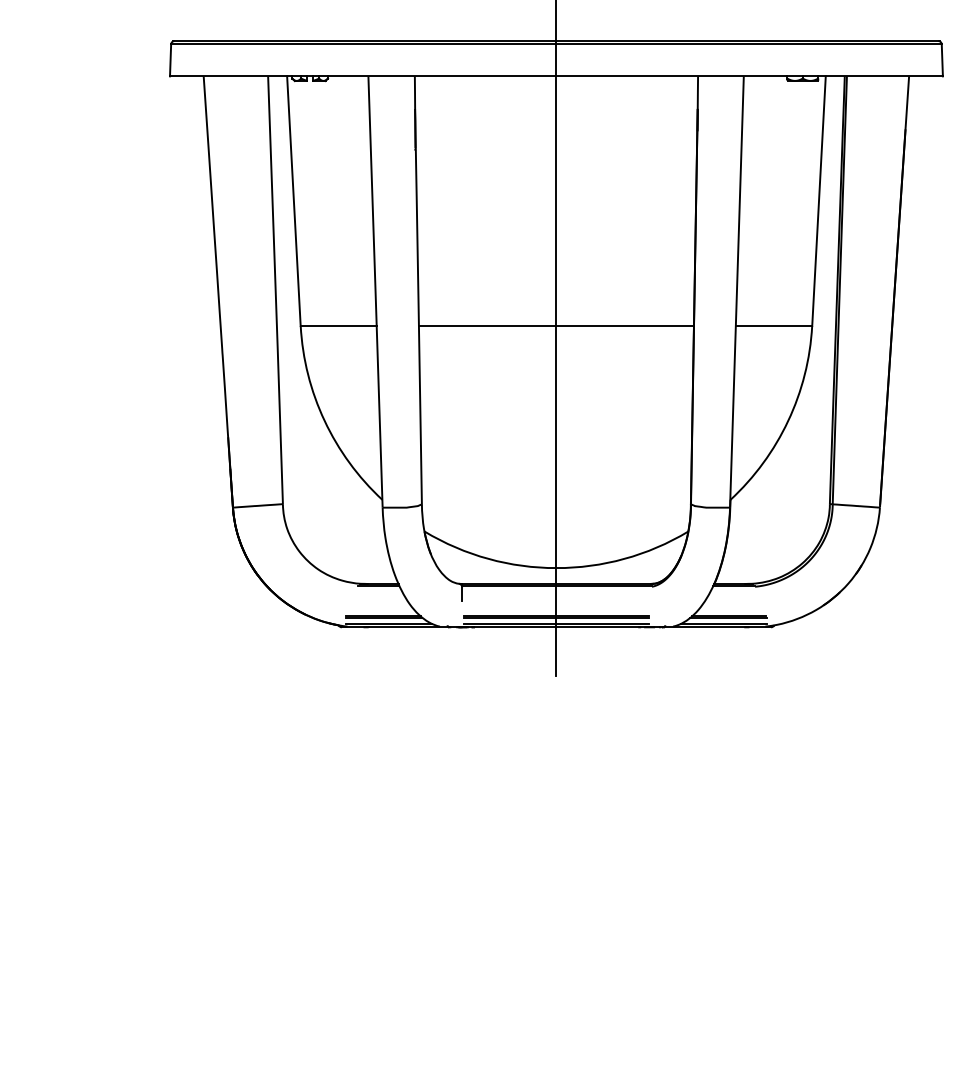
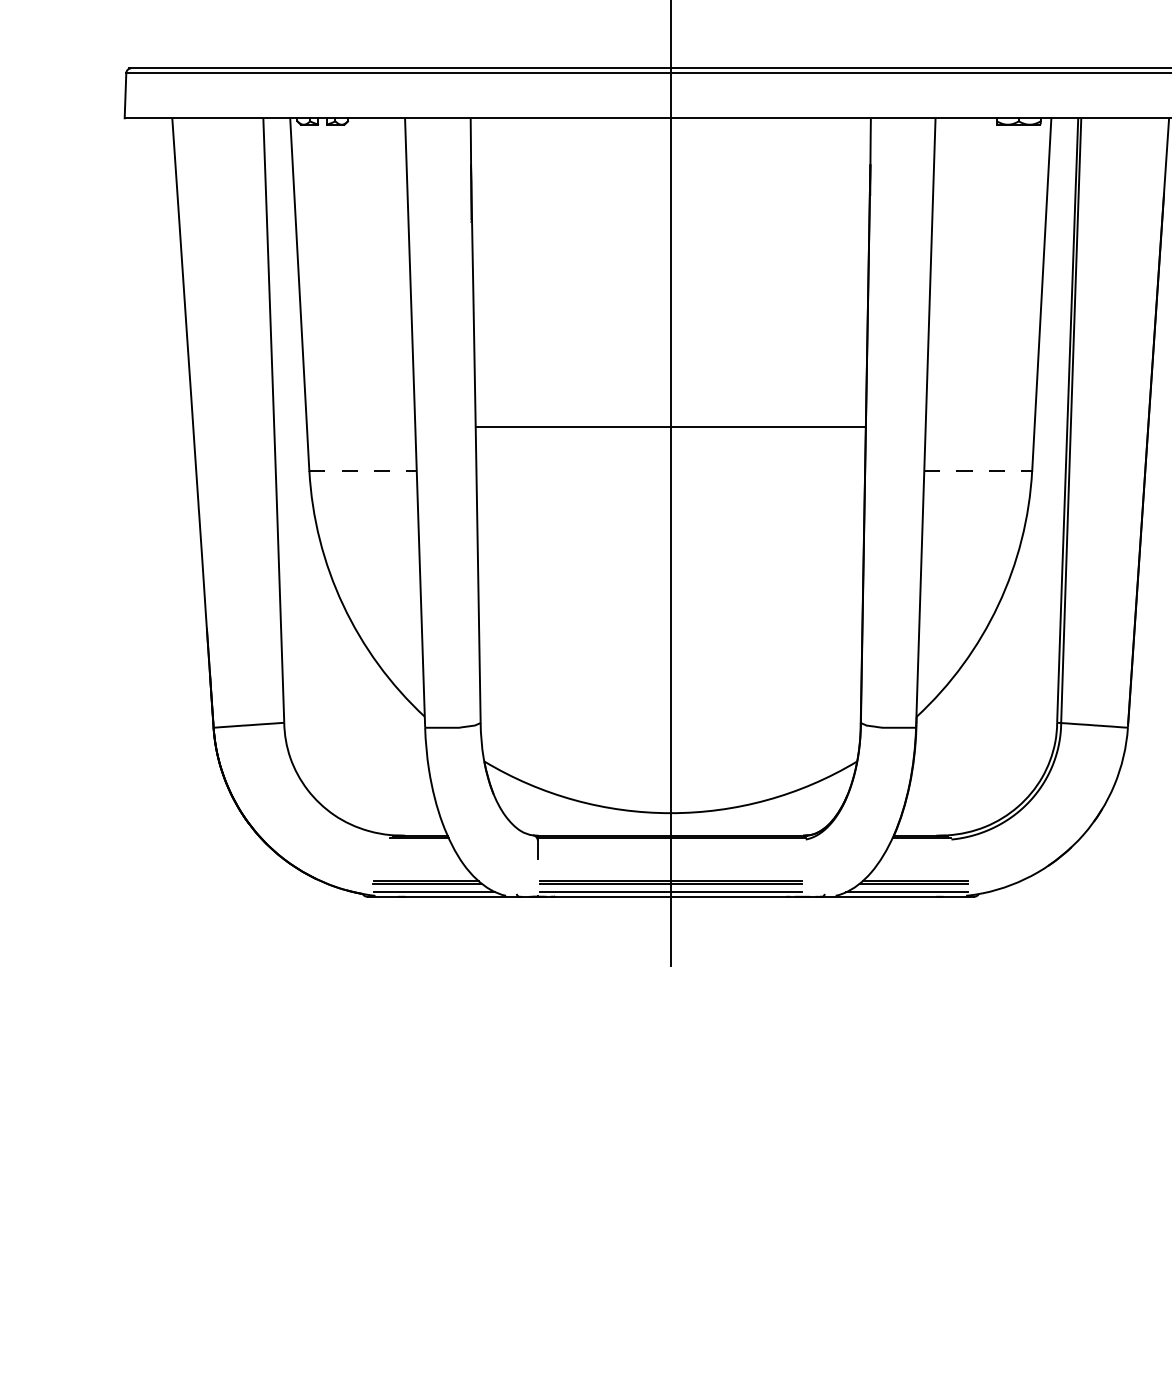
line: (339, 325) -> (364, 470), solid -> dashed
line: (555, 325) -> (669, 426), moved
line: (774, 325) -> (978, 470), solid -> dashed

